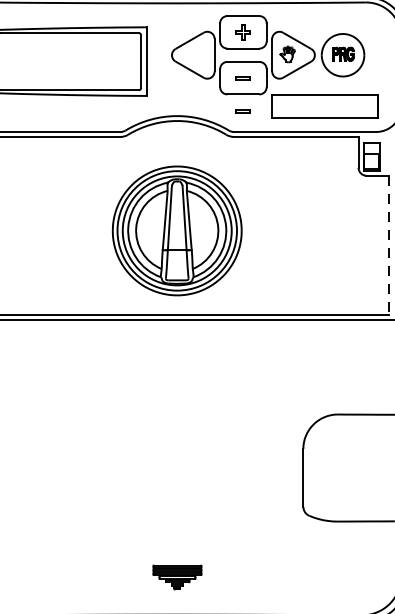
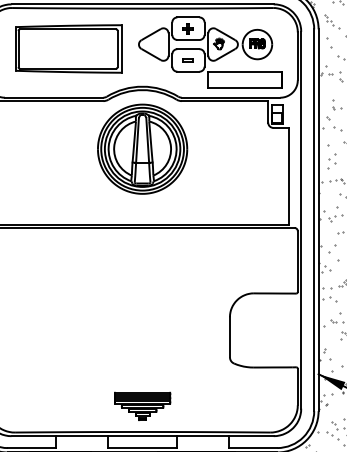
part: (242, 111) -> (187, 83), removed
part: (177, 229) -> (142, 148), moved
line: (389, 245) -> (289, 176), dashed -> solid
part: (177, 576) -> (142, 405), size x1.67

